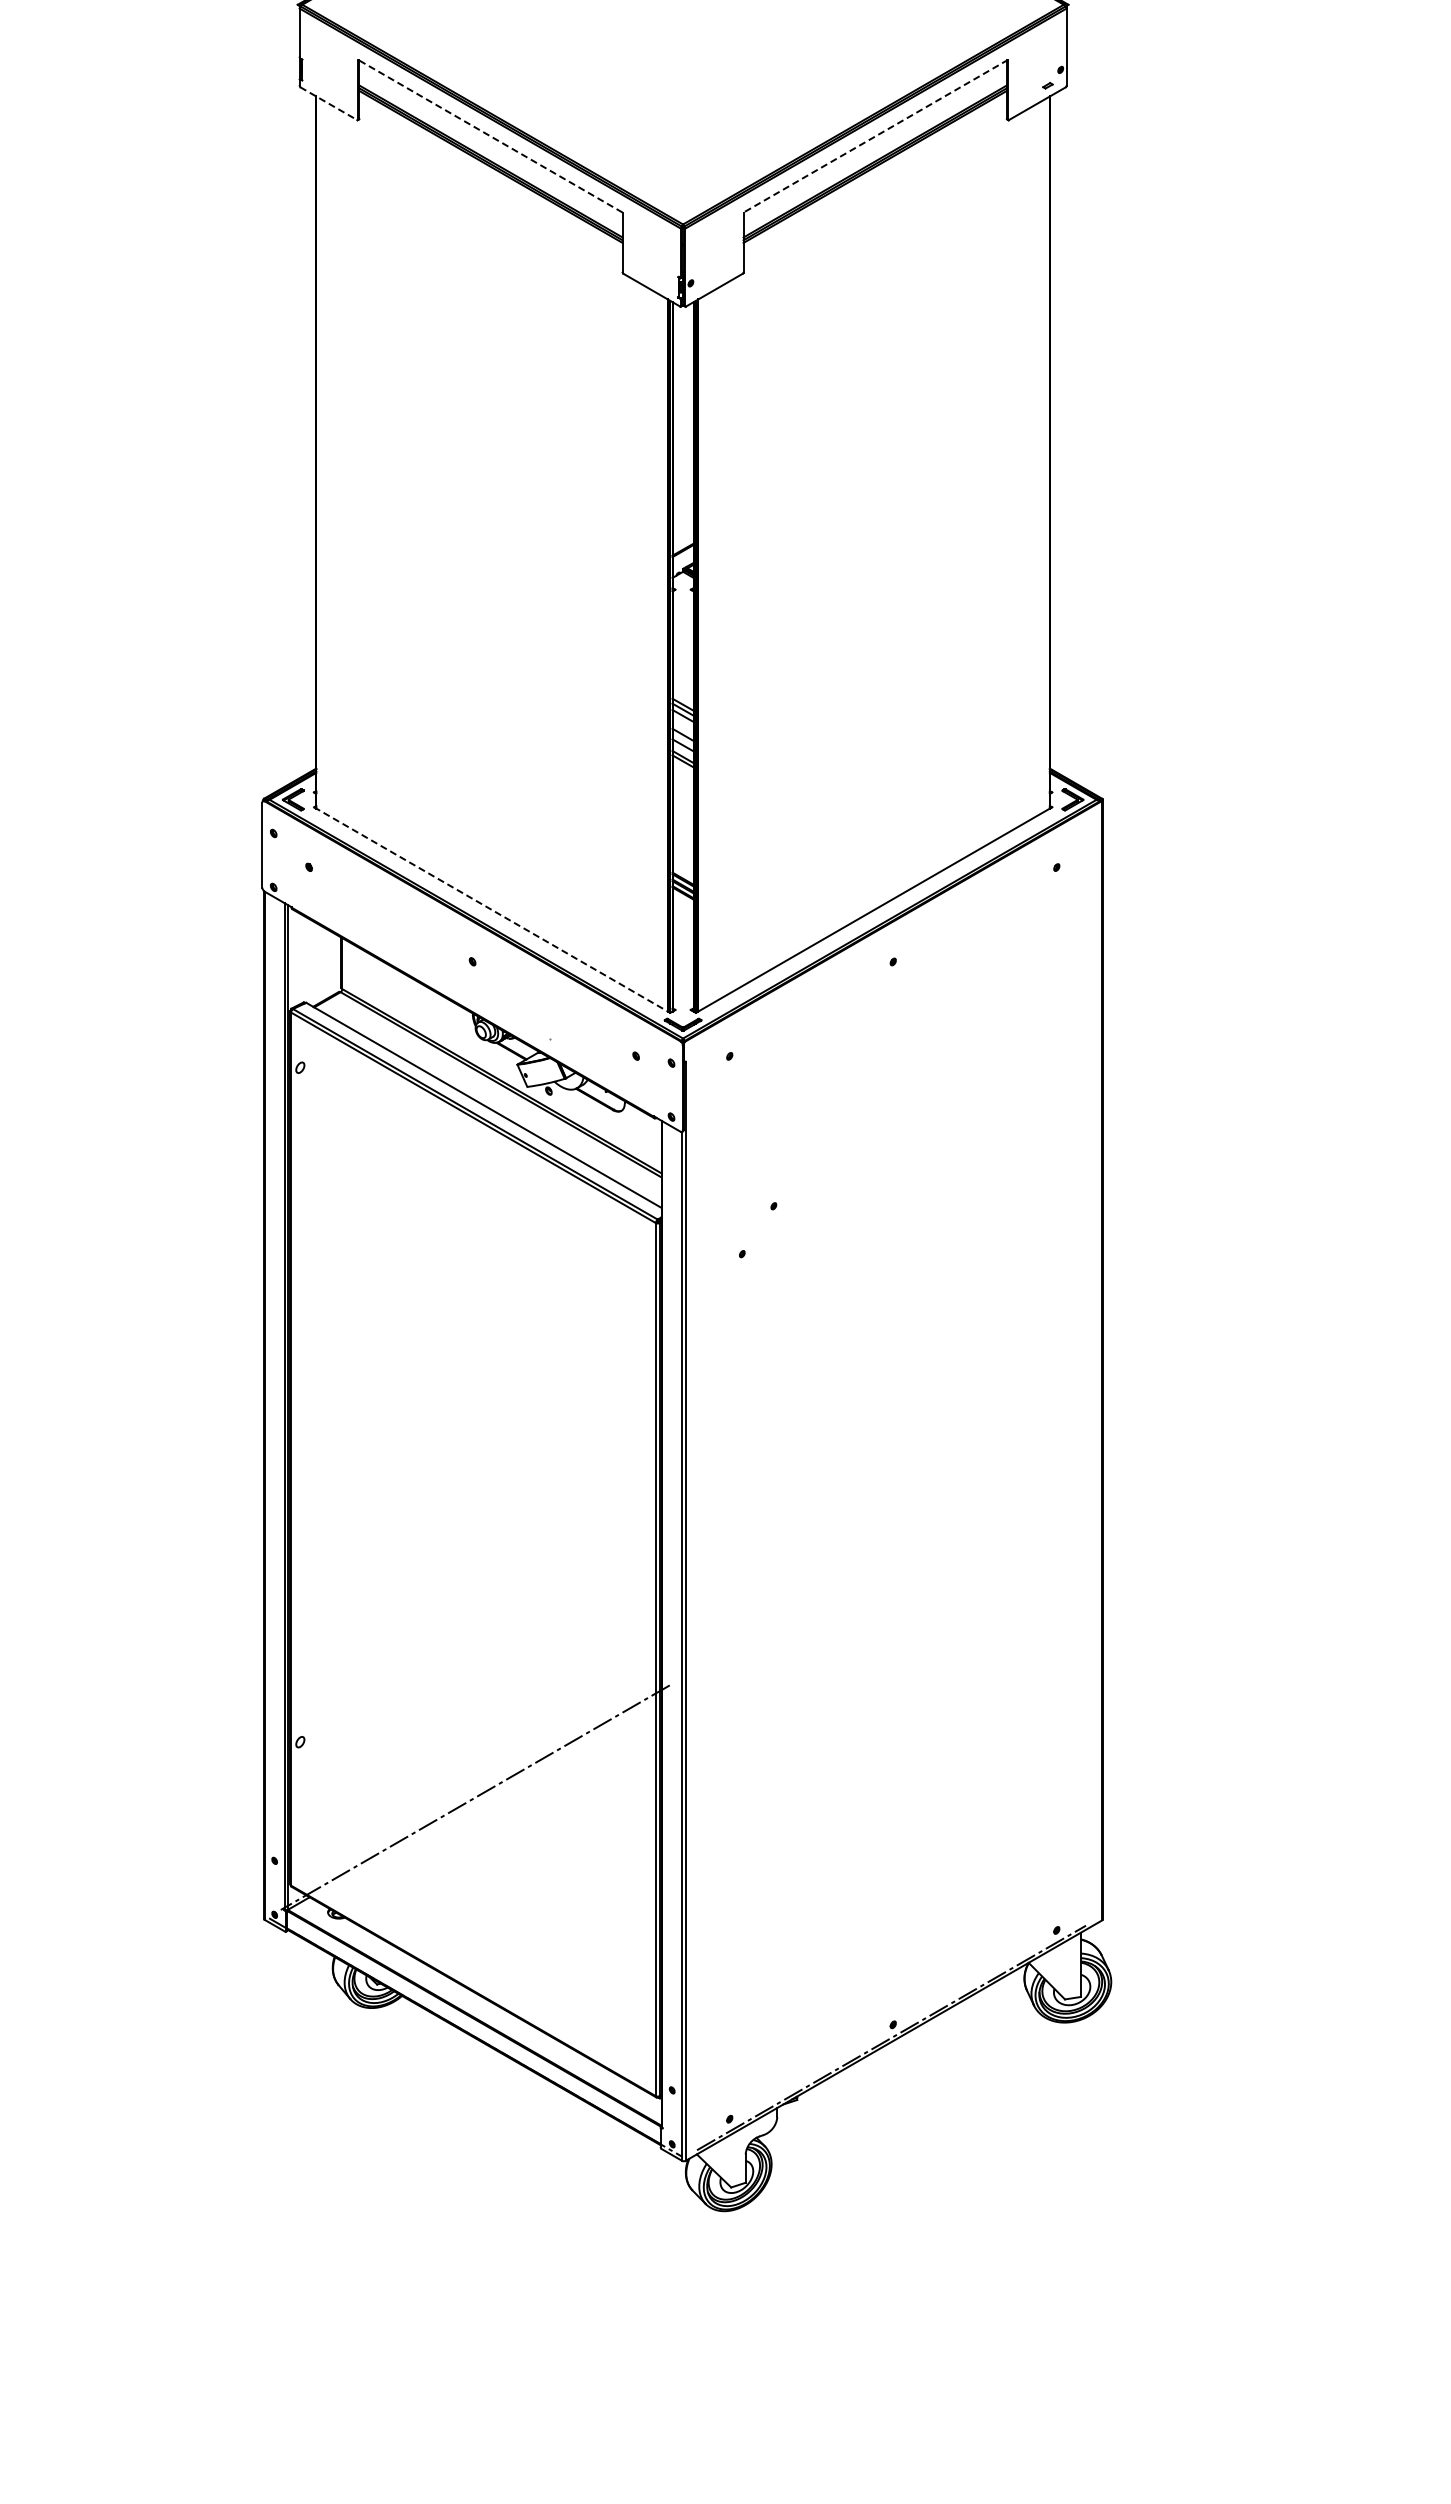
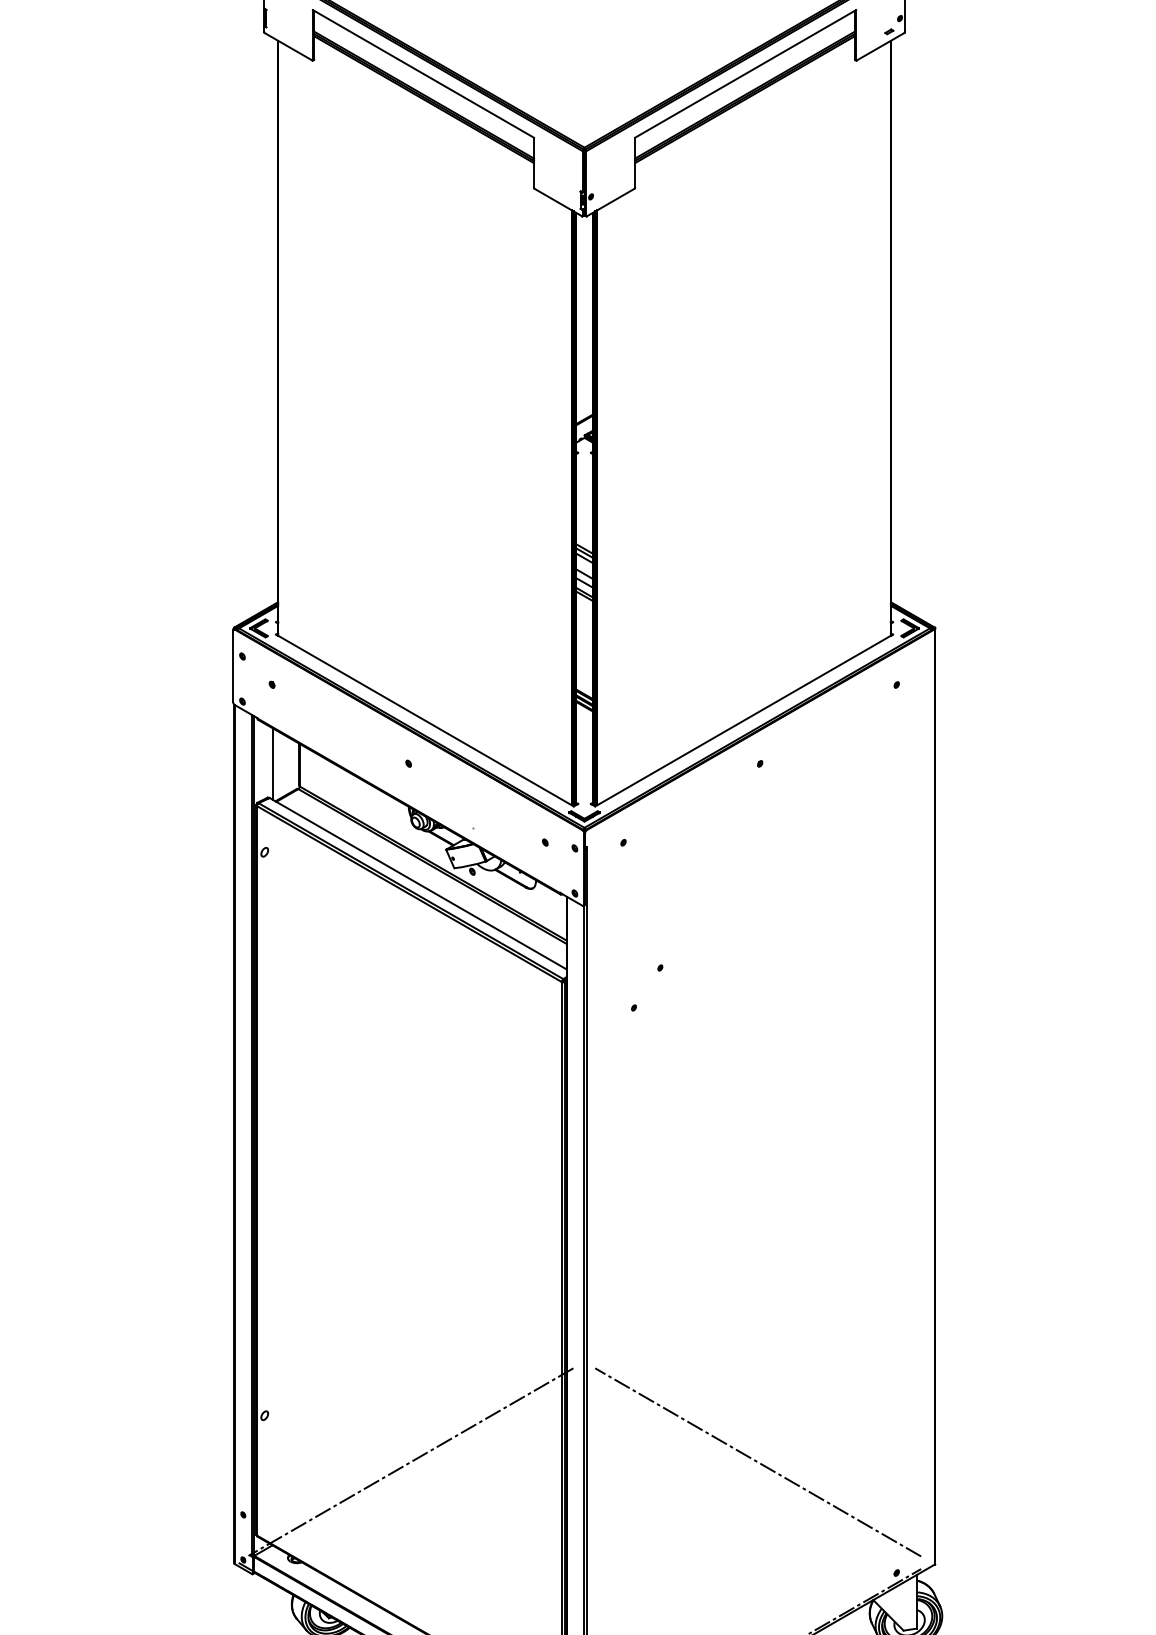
line: (329, 103) -> (289, 46), dashed -> solid
line: (490, 136) -> (423, 74), dashed -> solid
line: (875, 136) -> (745, 74), dashed -> solid
line: (492, 910) -> (425, 720), dashed -> solid
line: (309, 961) -> (272, 763), added
line: (889, 1797) -> (756, 1461), added

